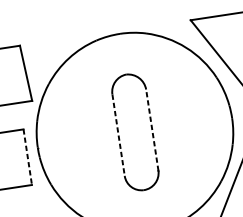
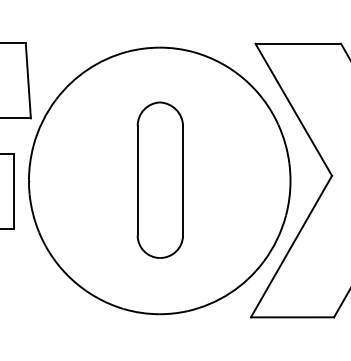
line: (152, 129) -> (183, 180), dashed -> solid
line: (118, 135) -> (137, 180), dashed -> solid
line: (27, 157) -> (13, 192), dashed -> solid

